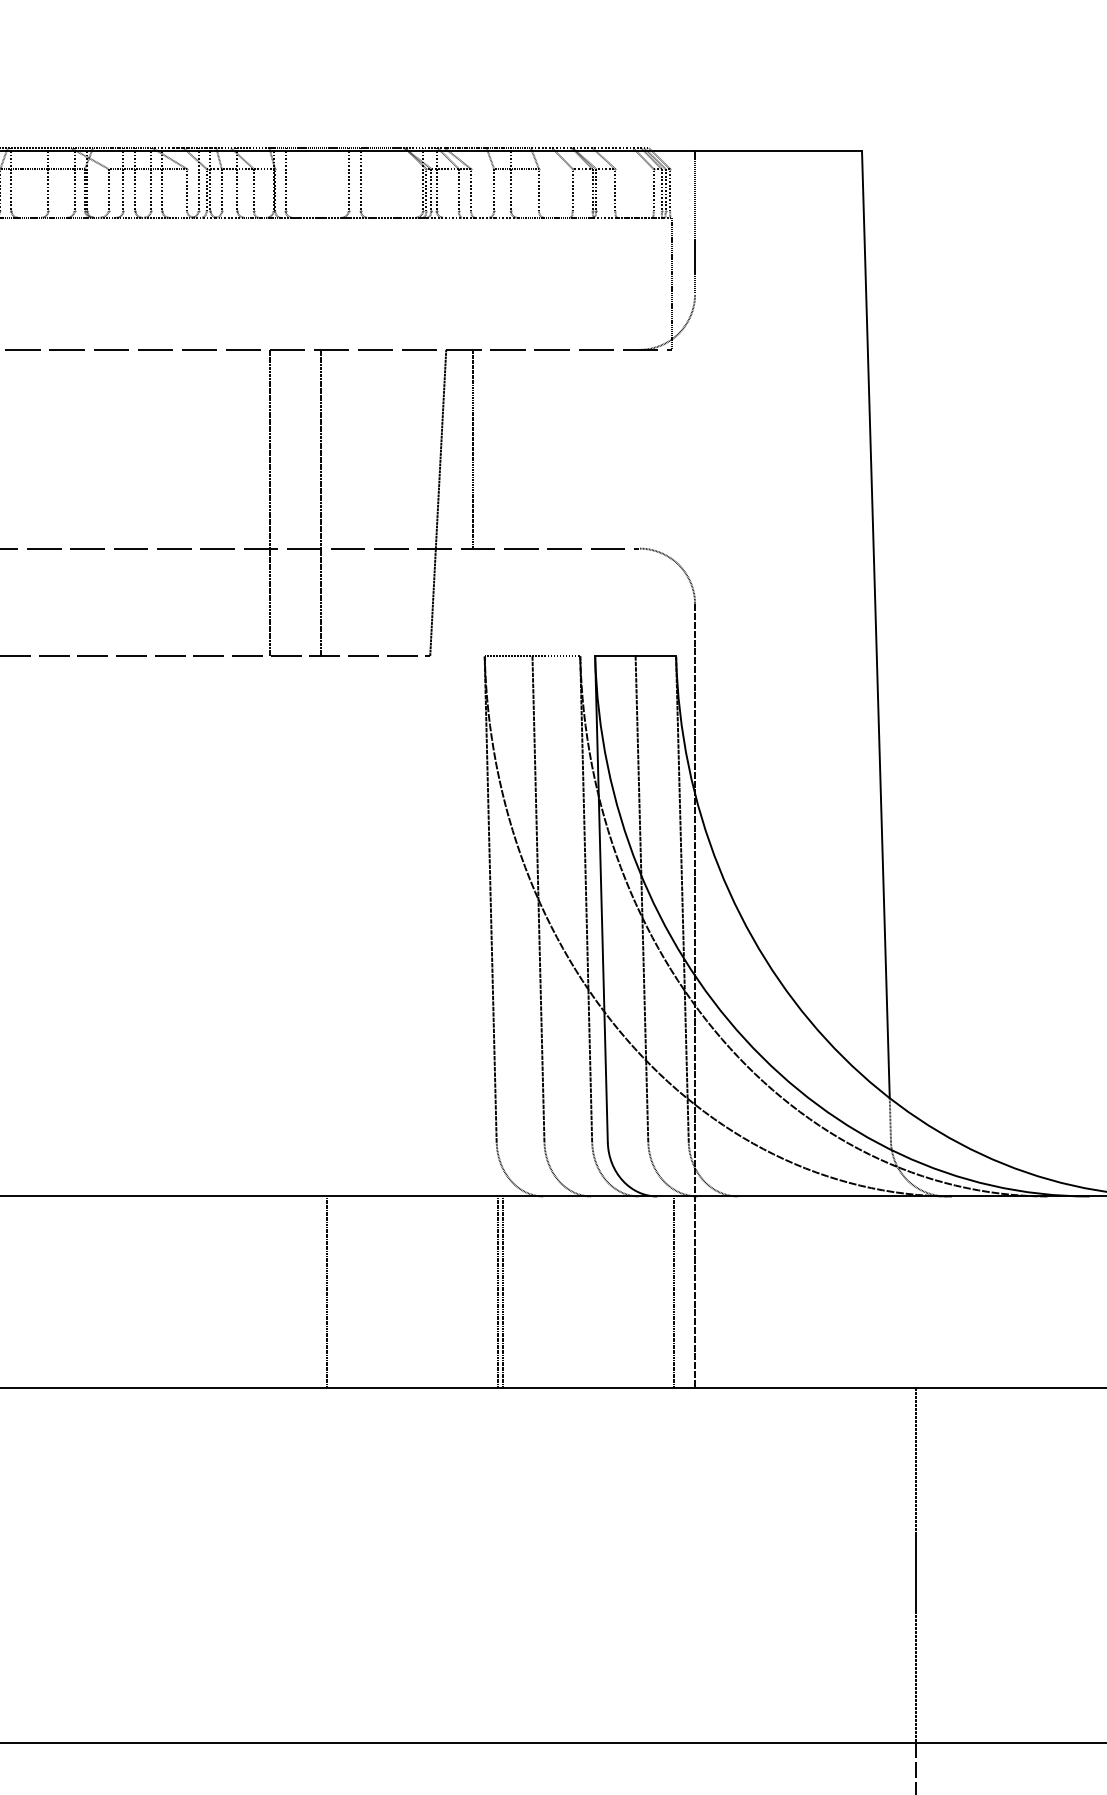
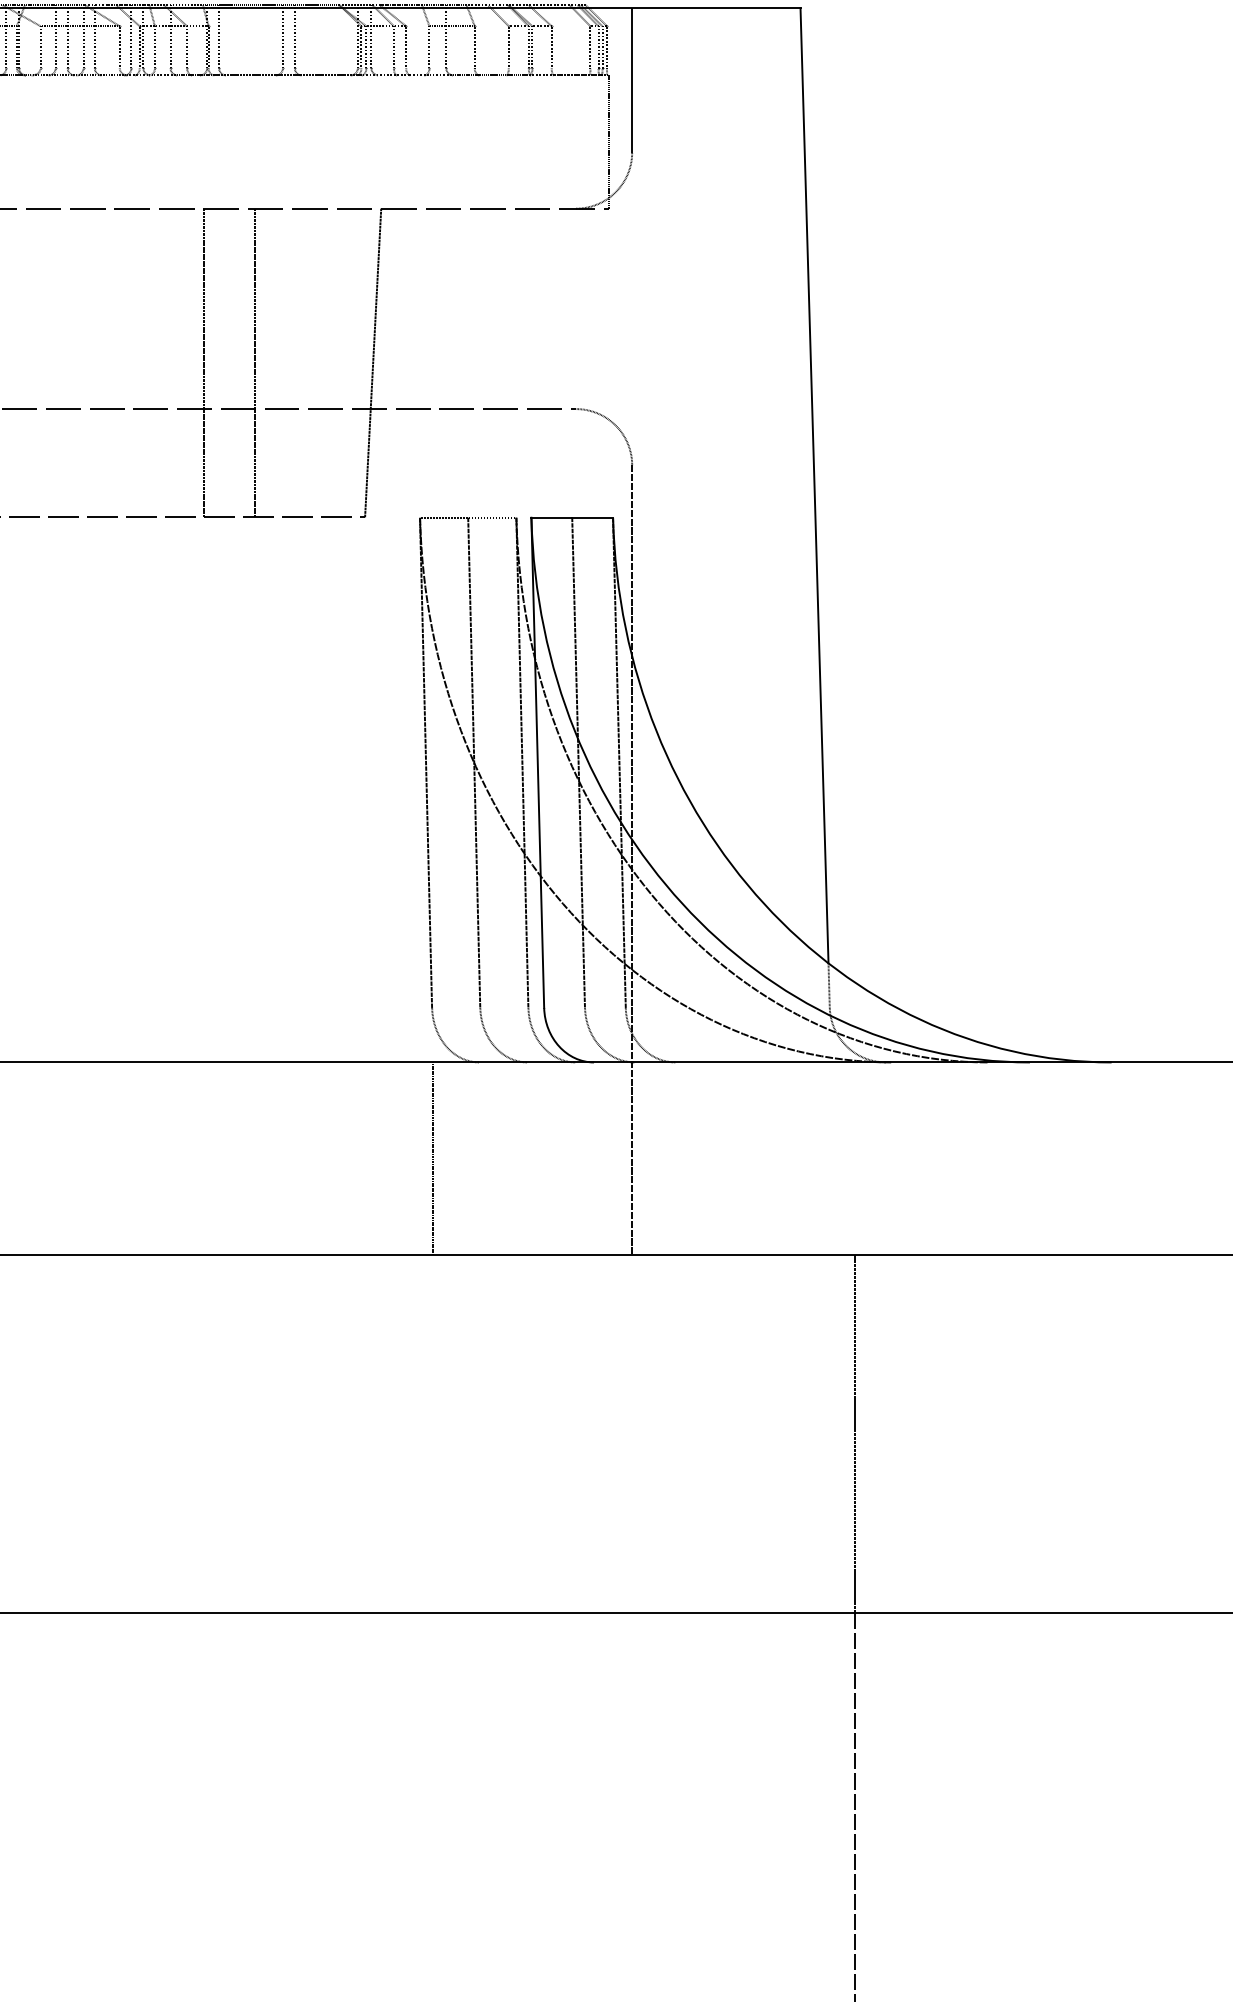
line: (472, 448) -> (407, 308), removed
line: (326, 1291) -> (260, 1158), removed
line: (503, 1291) -> (438, 1158), removed
line: (674, 1291) -> (611, 1158), removed

